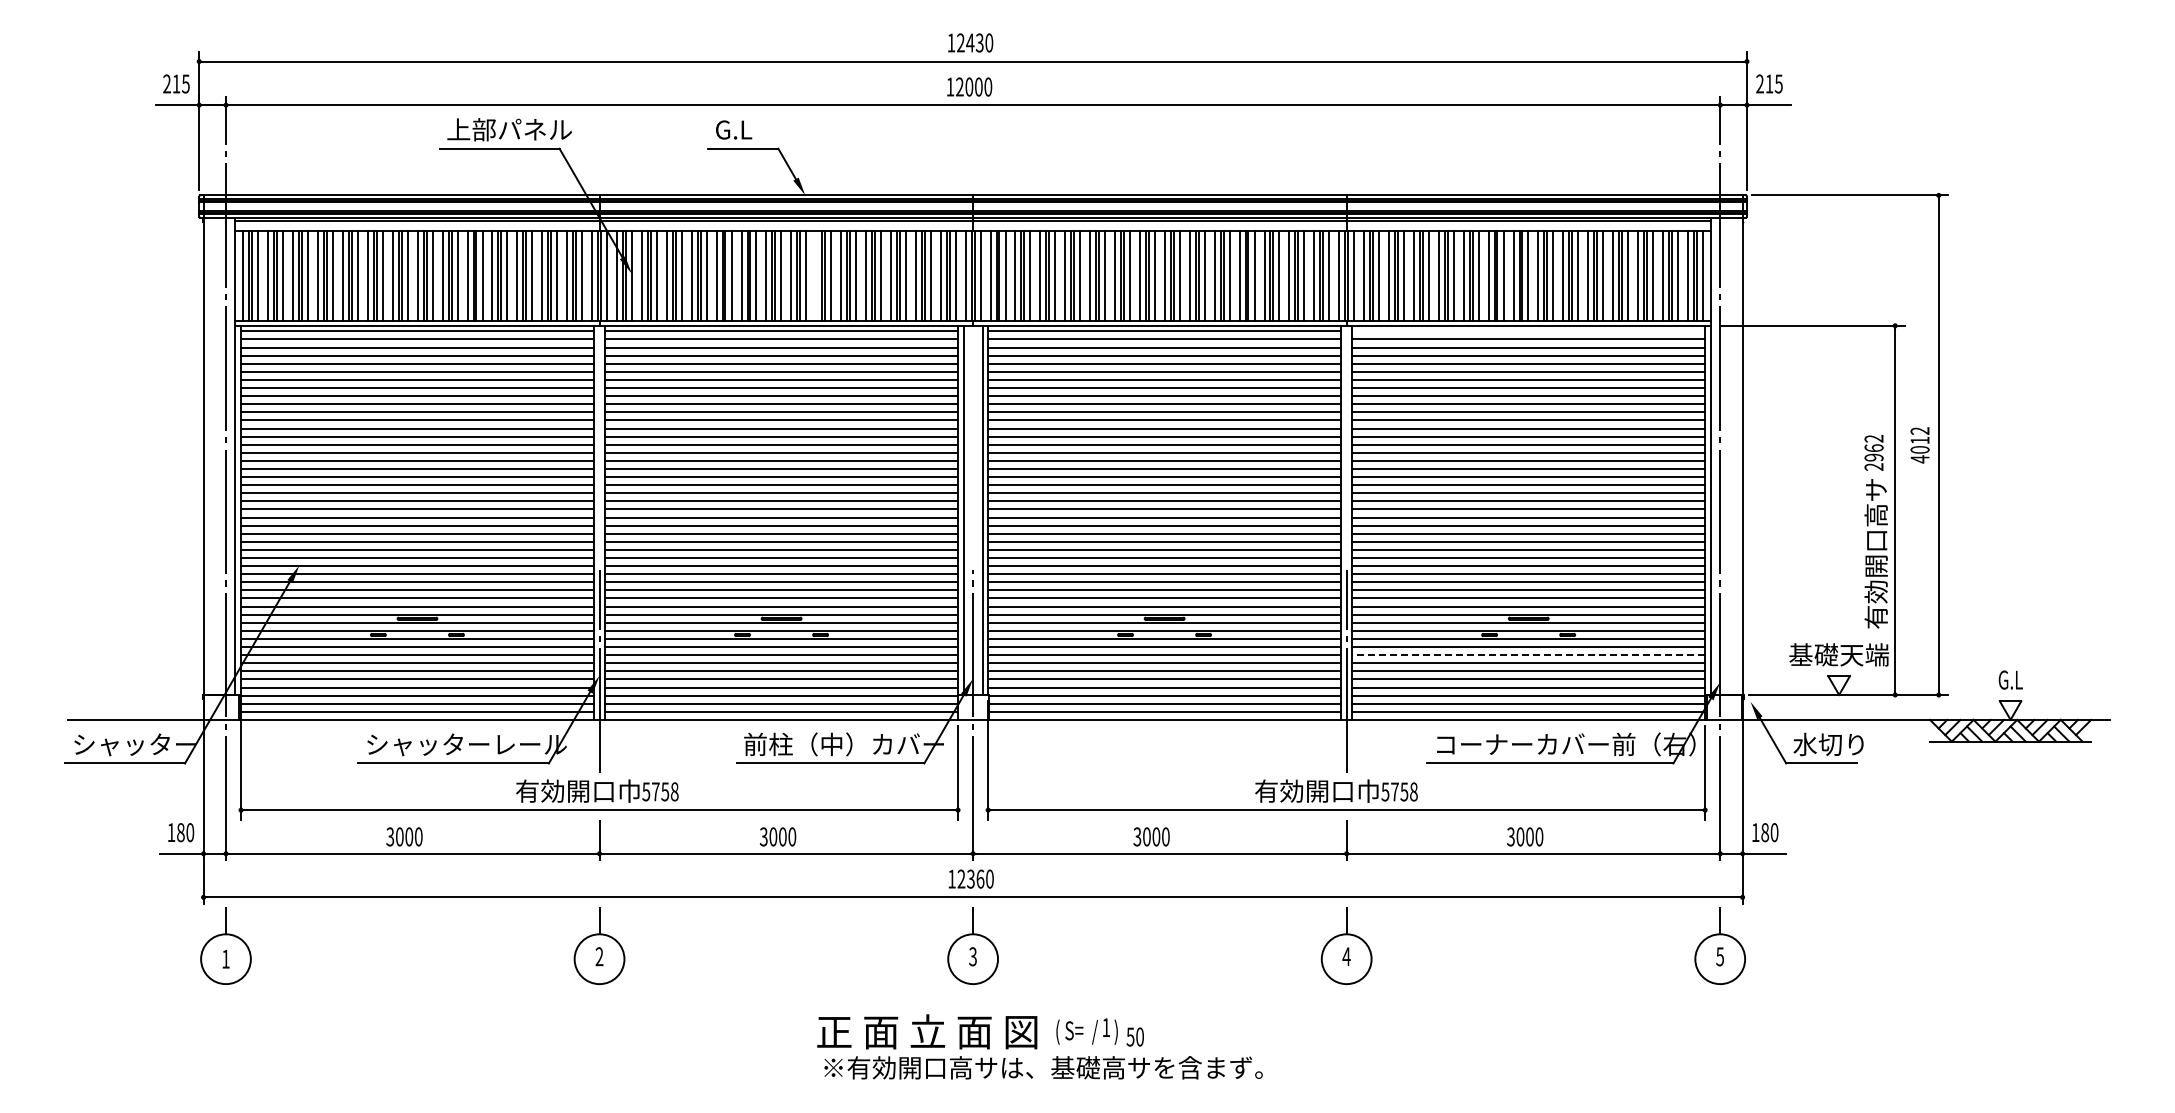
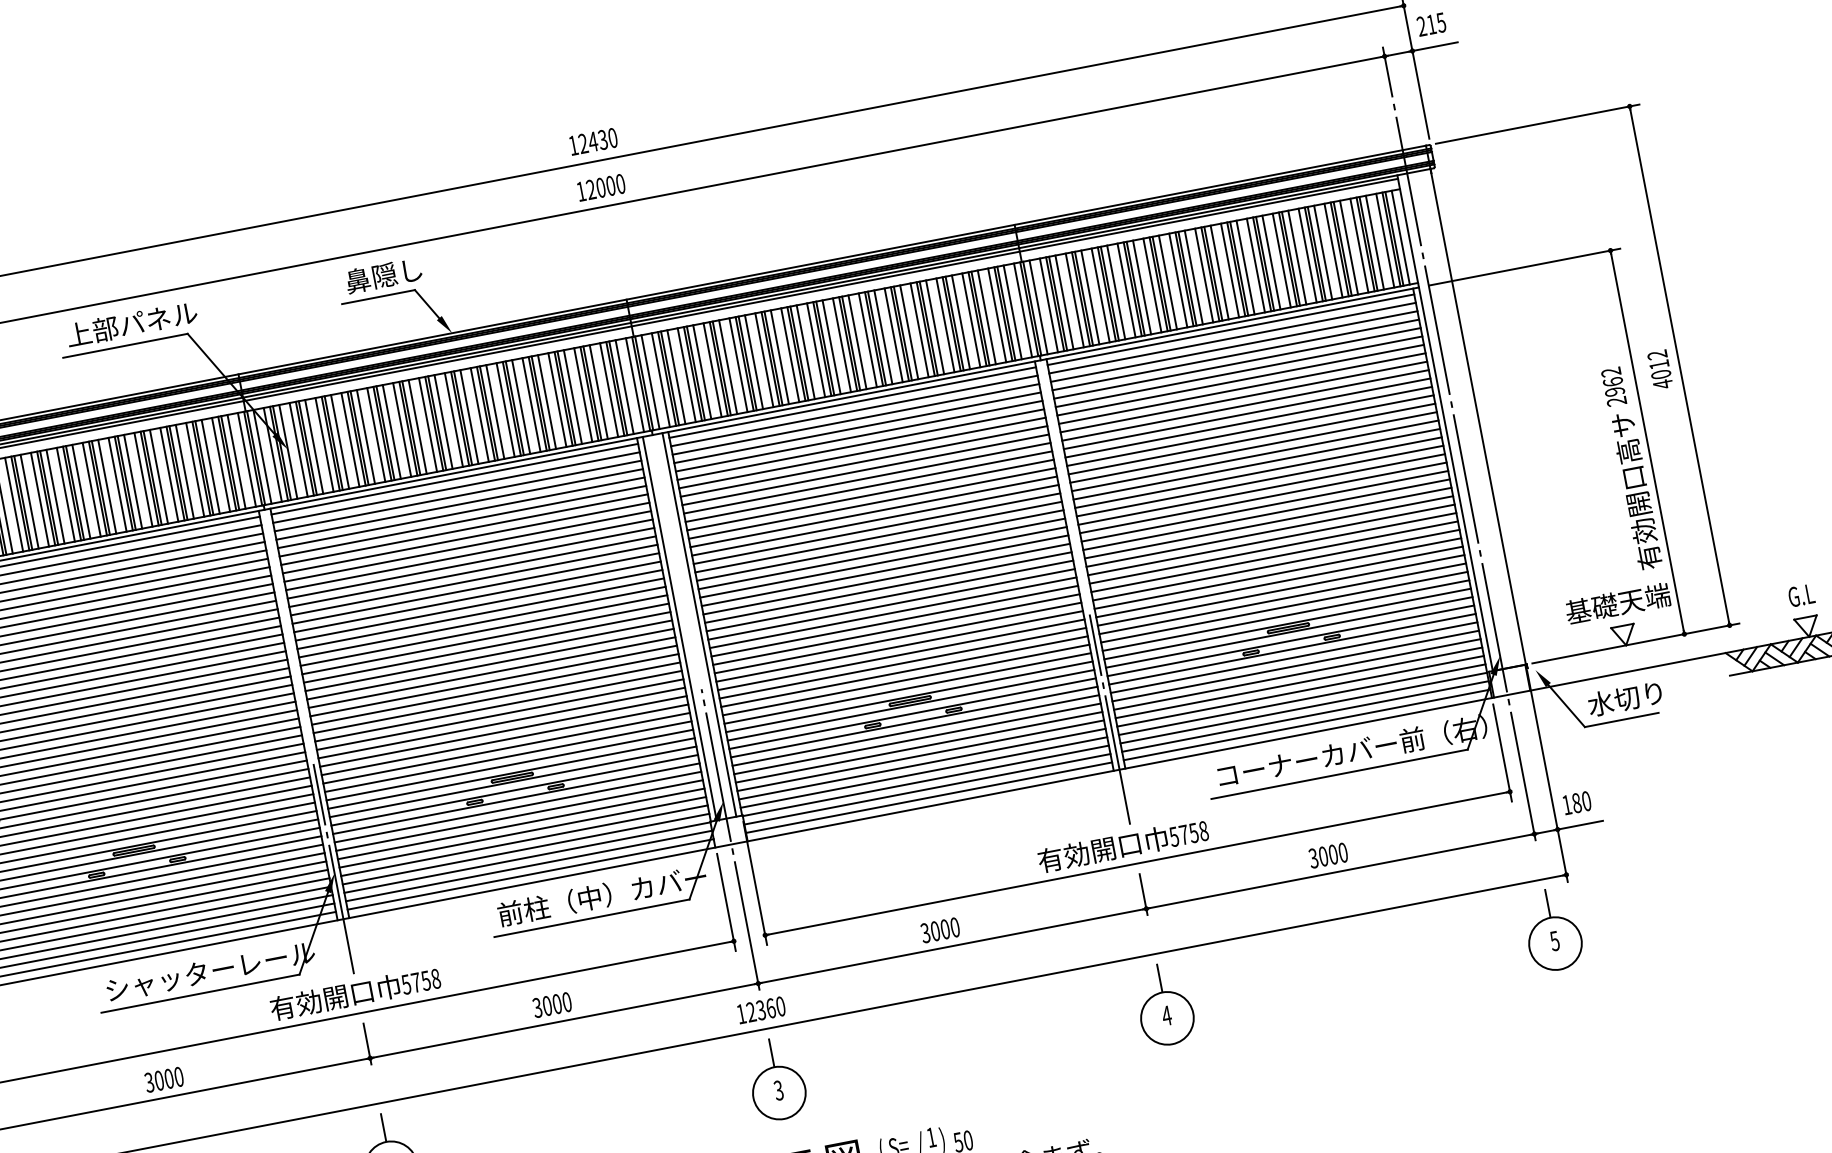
text: (751, 129) -> (383, 275), G.L -> 鼻隠し
line: (816, 276) -> (480, 415), added
line: (1528, 331) -> (1230, 329), added
line: (1528, 655) -> (1295, 666), dashed -> solid

